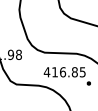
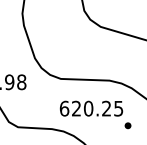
text: (60, 72) -> (84, 109), 416.85 -> 620.25

